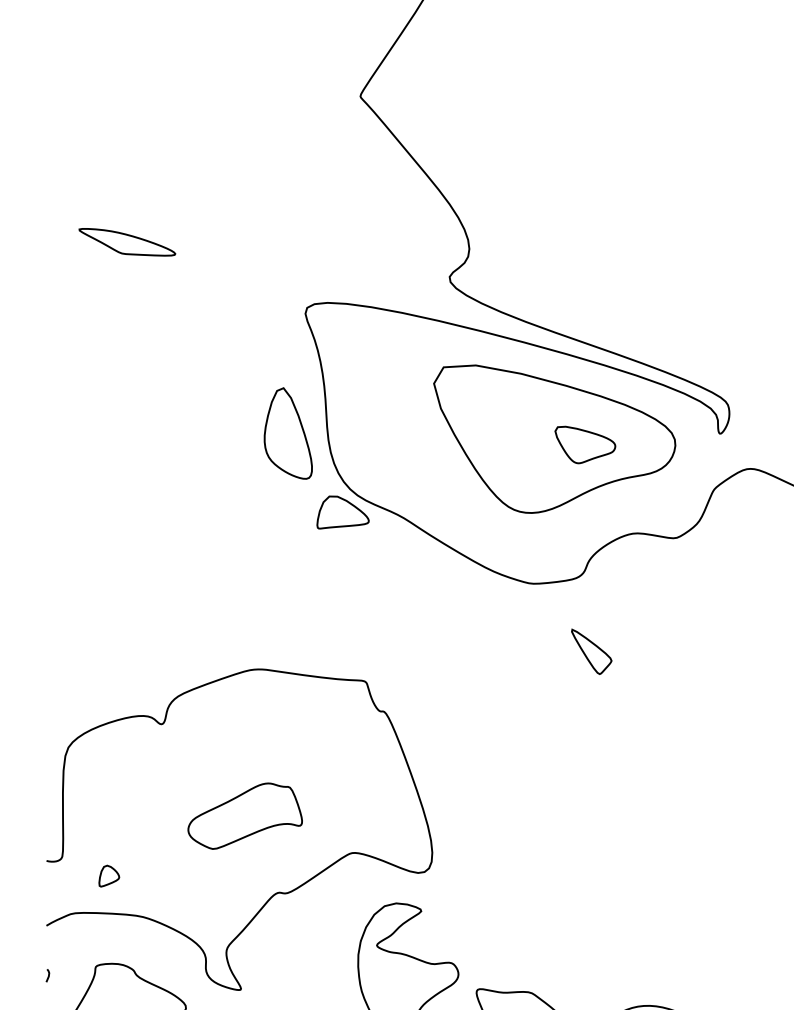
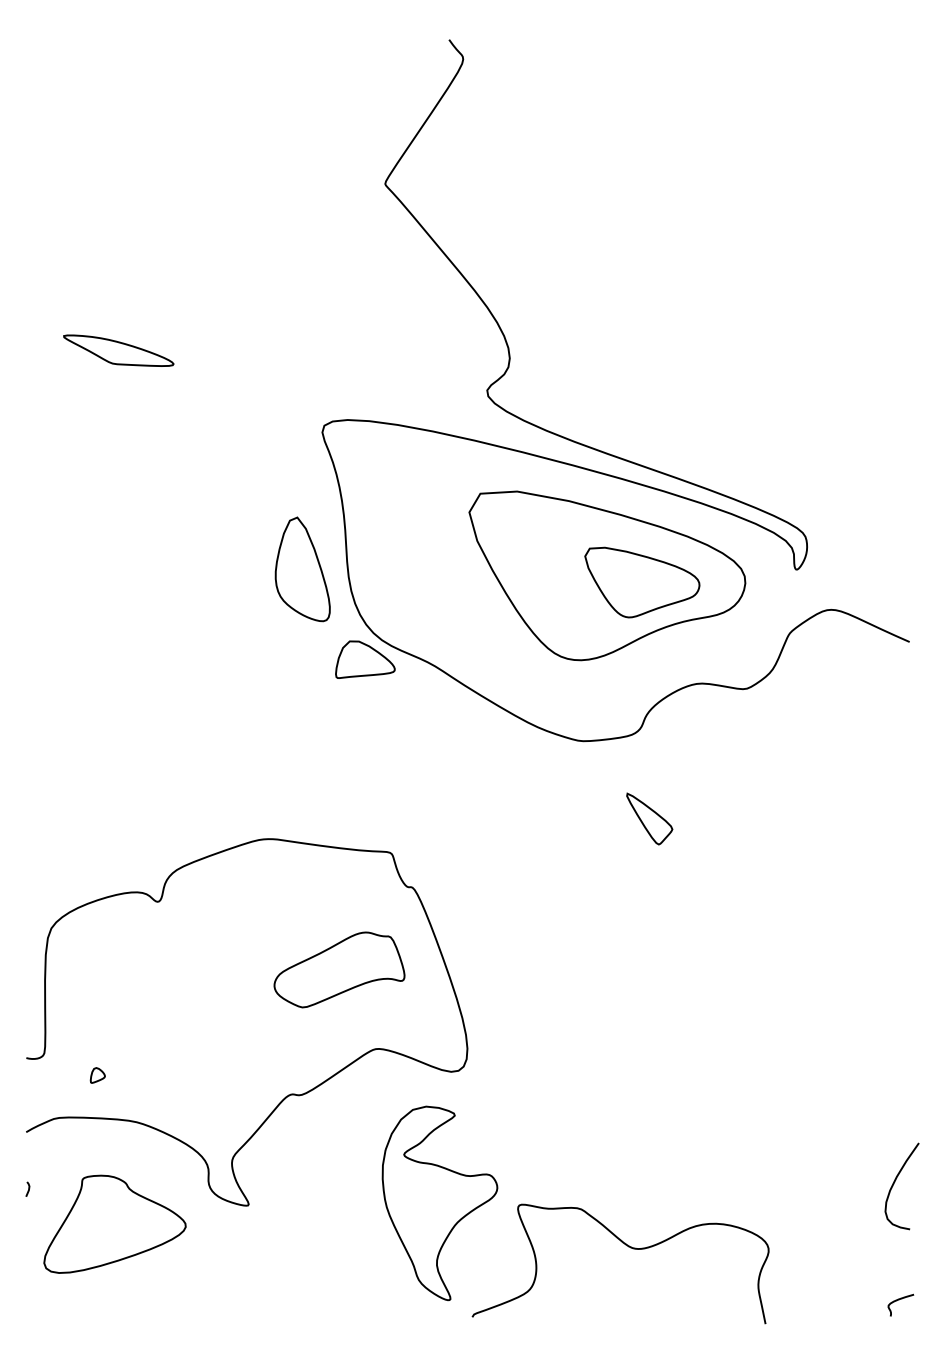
part: (585, 444) -> (642, 582), size x1.67
part: (245, 815) -> (339, 969), moved
part: (108, 876) -> (97, 1075), size x0.62

